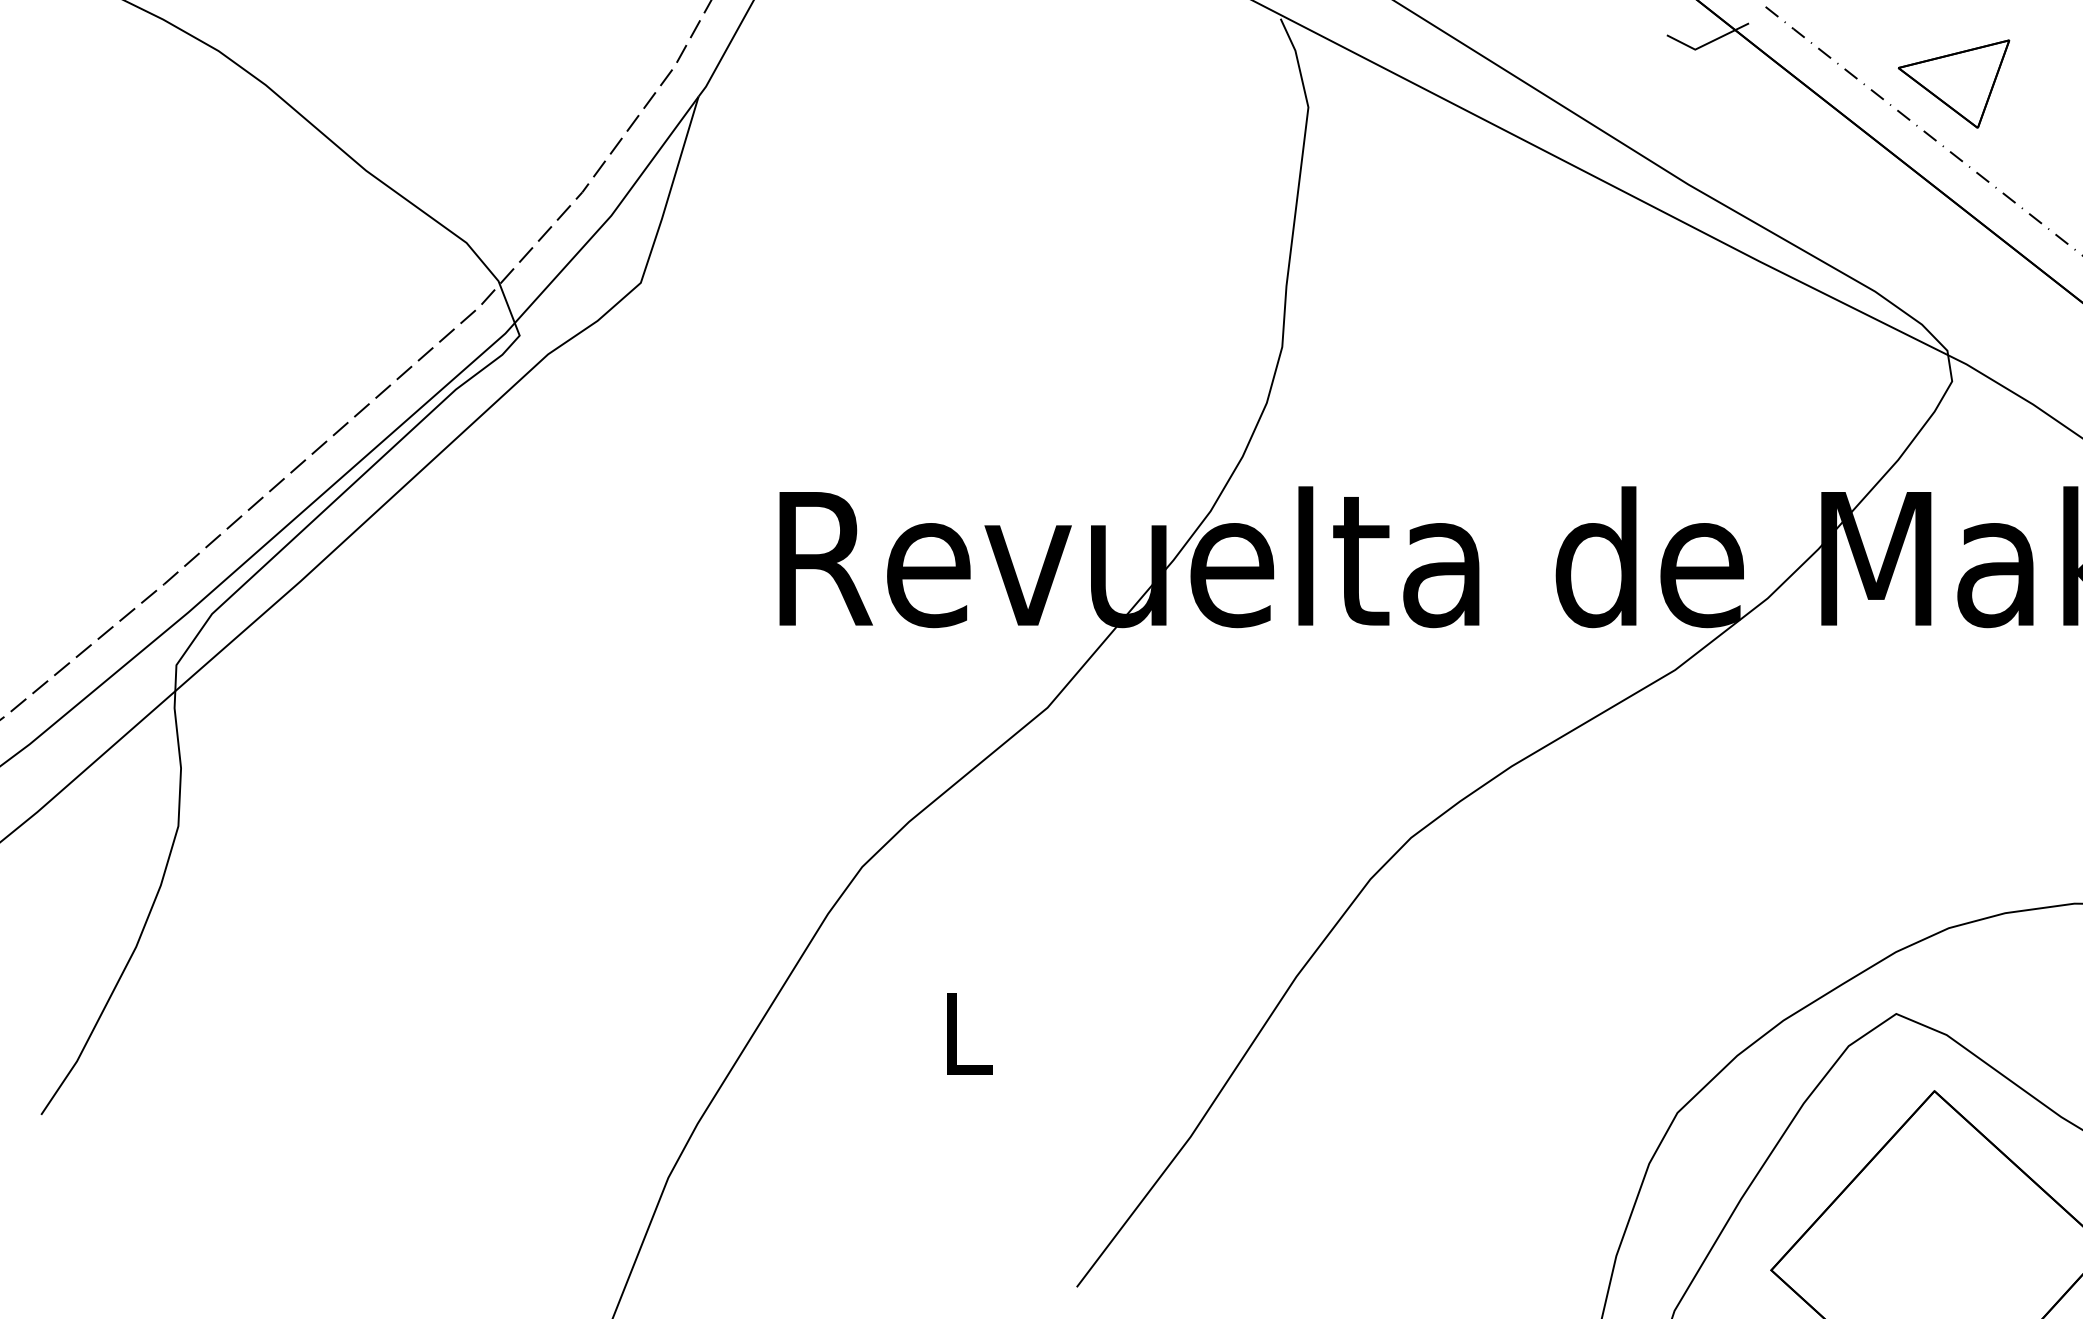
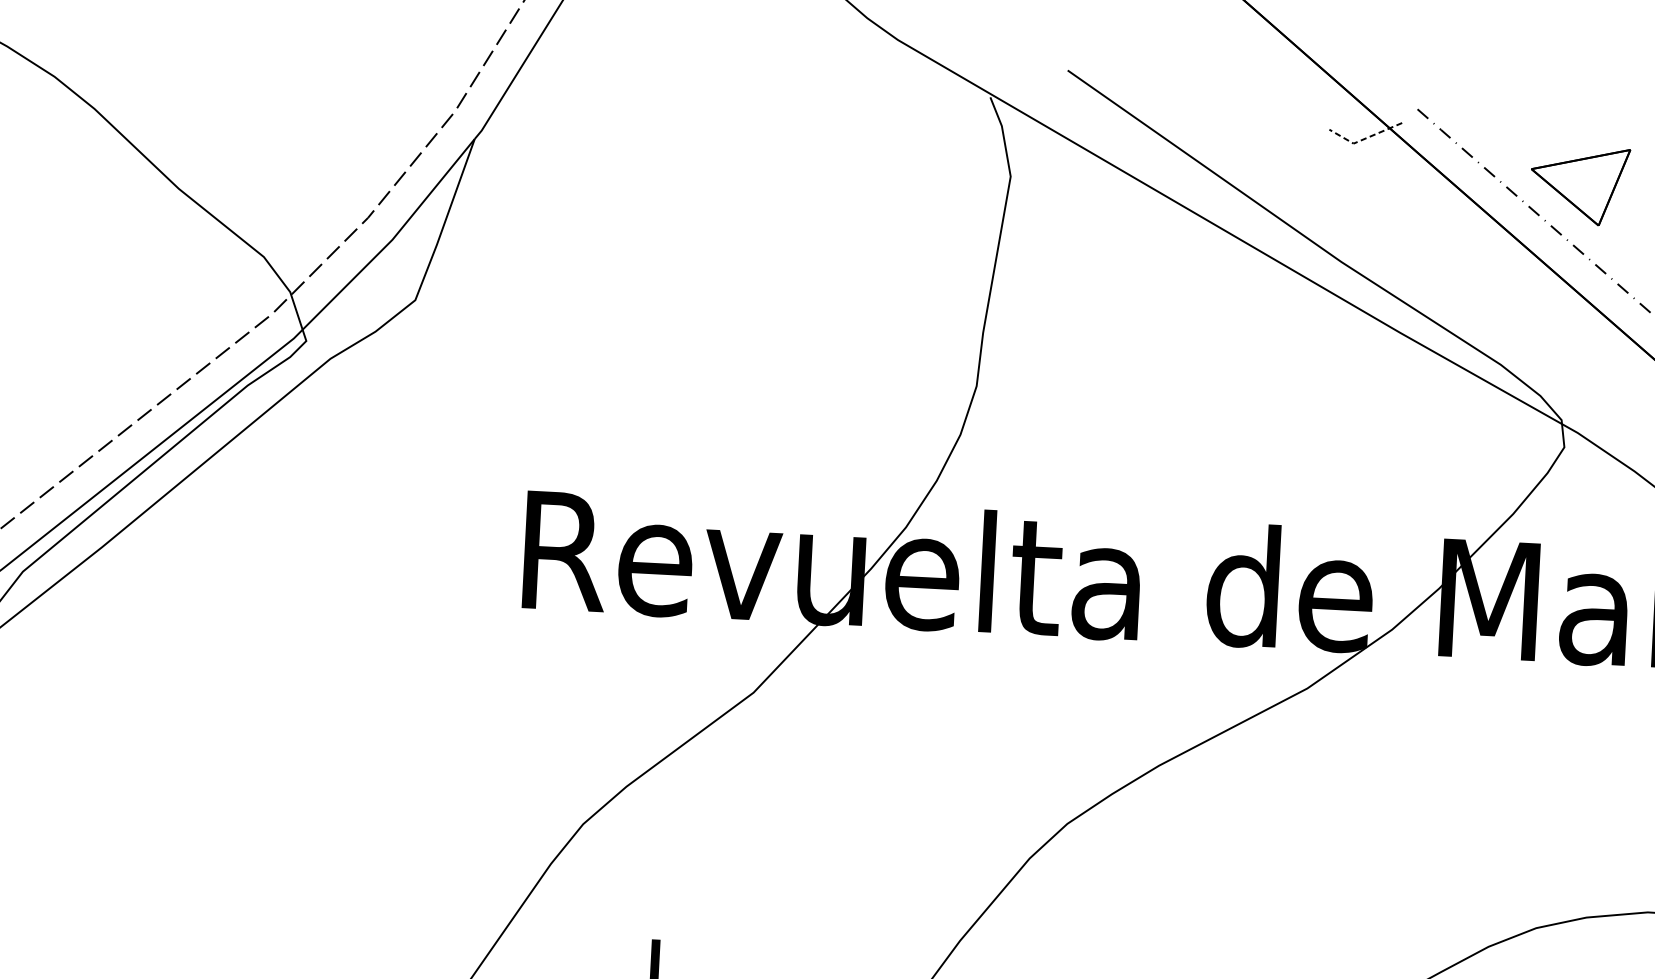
line: (1706, 43) -> (1363, 138), solid -> dashed

